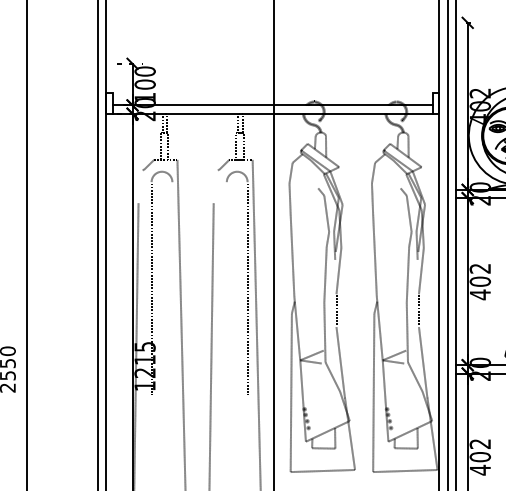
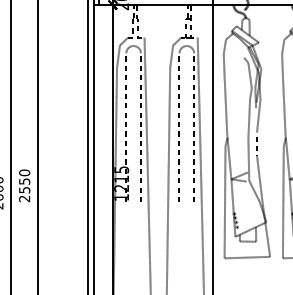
line: (140, 186) -> (118, 56), added
line: (215, 186) -> (171, 56), added
line: (172, 288) -> (141, 128), added
line: (226, 288) -> (179, 128), added

